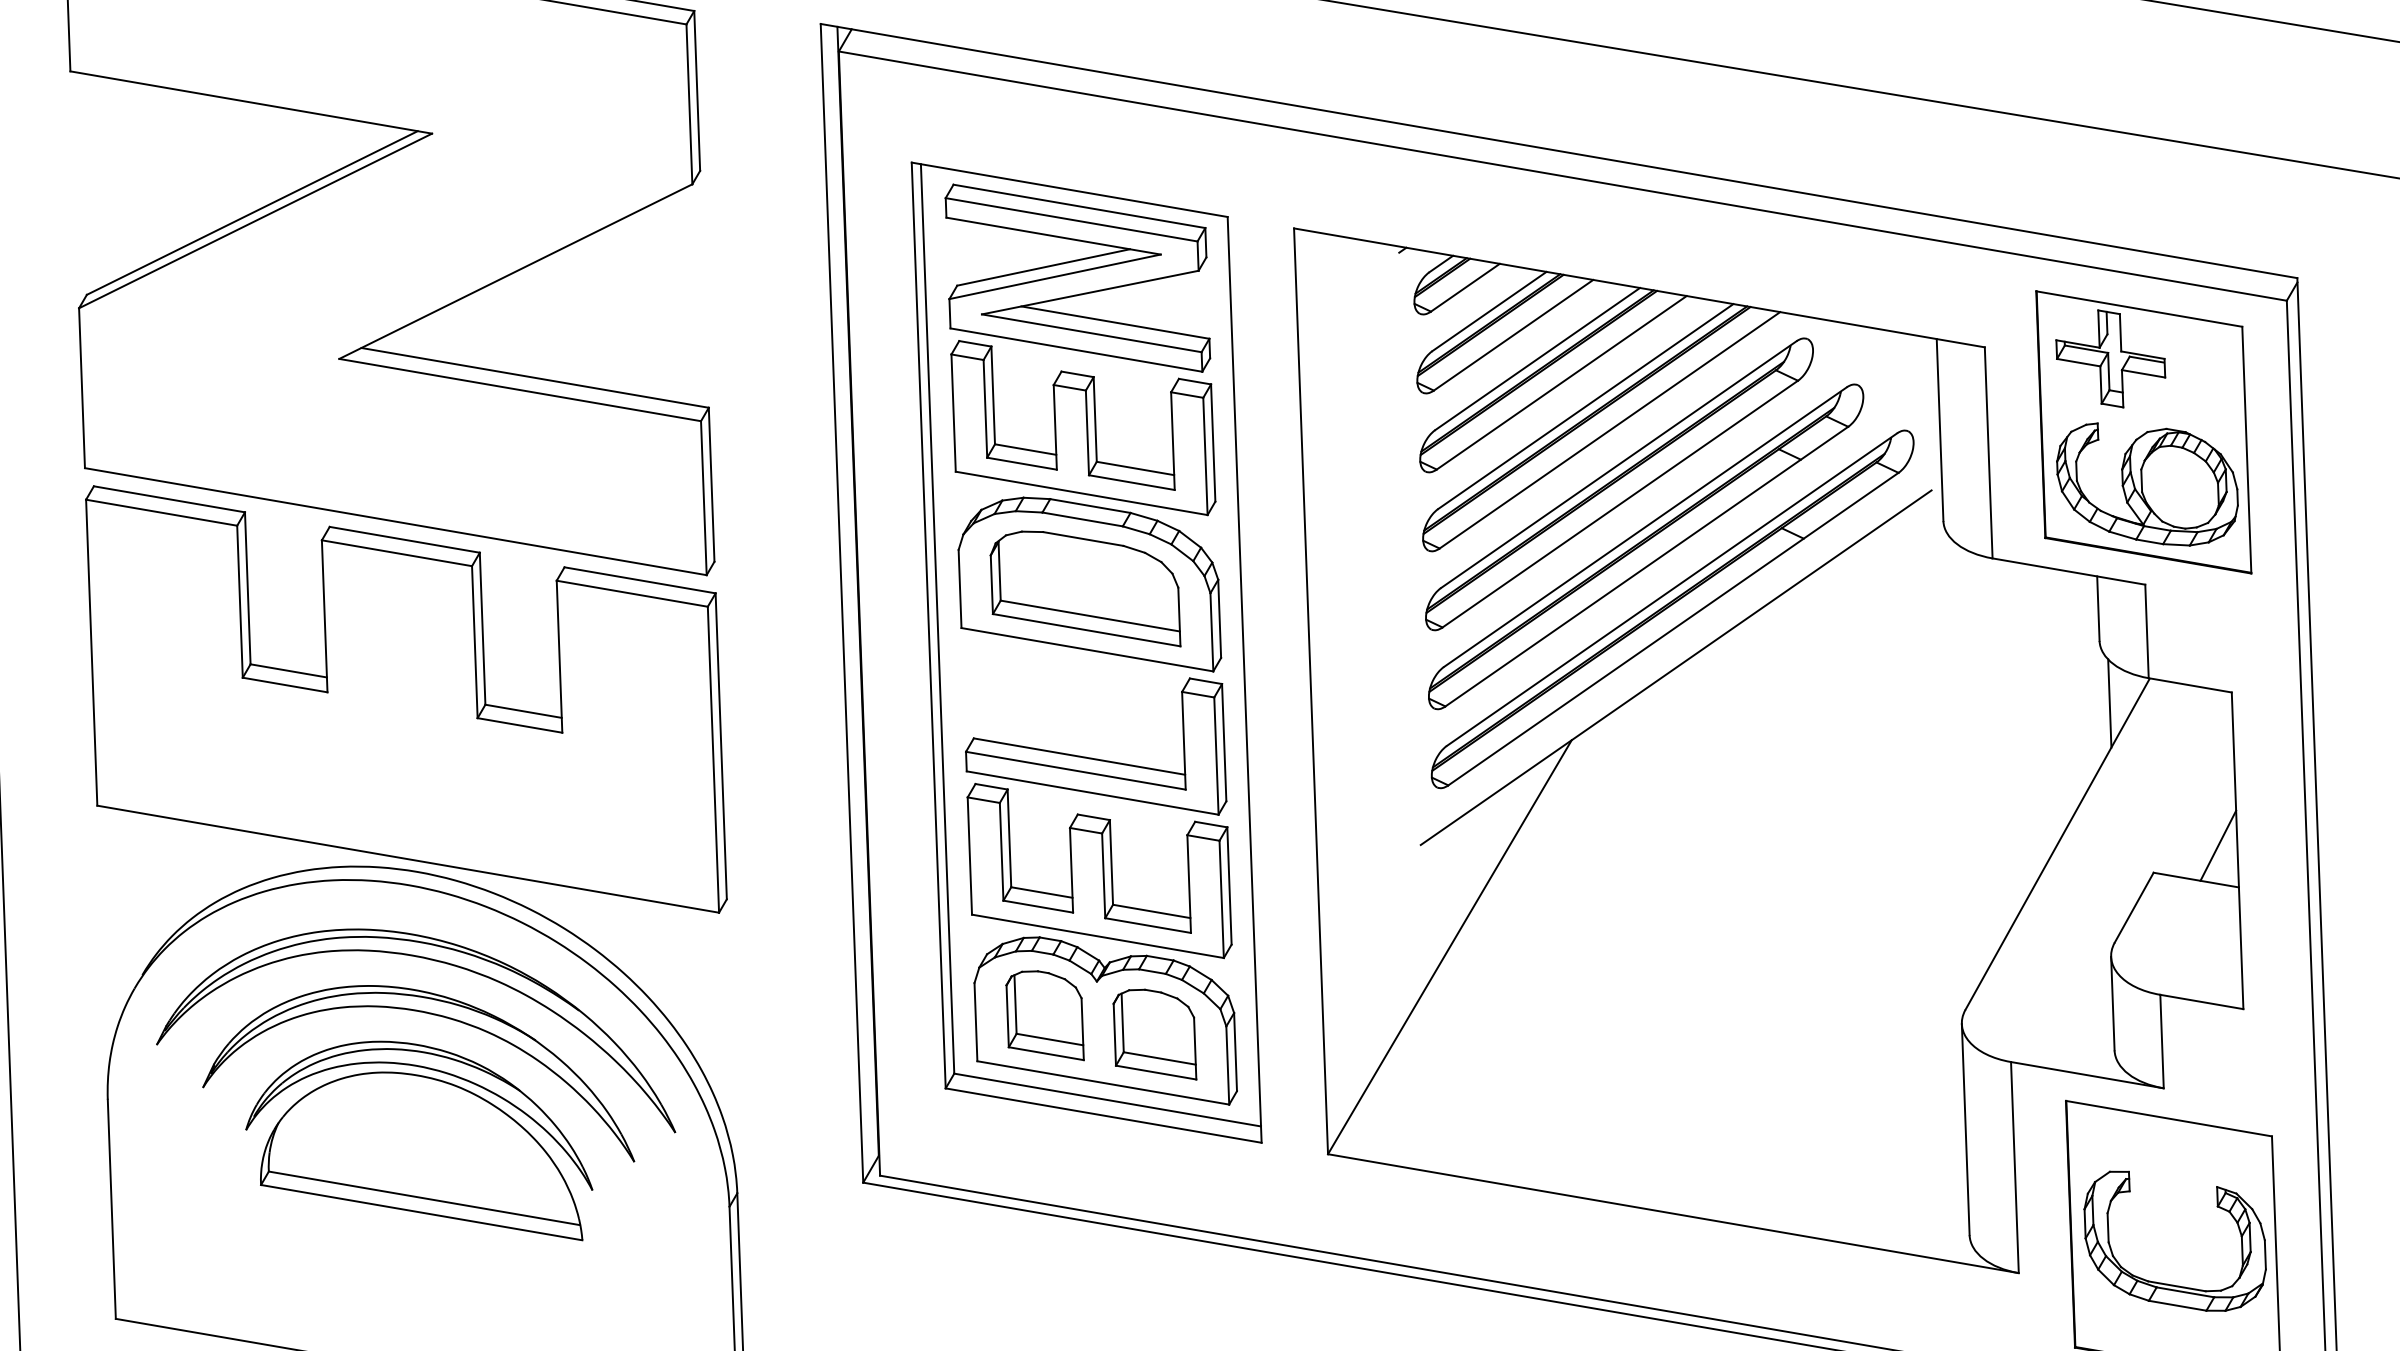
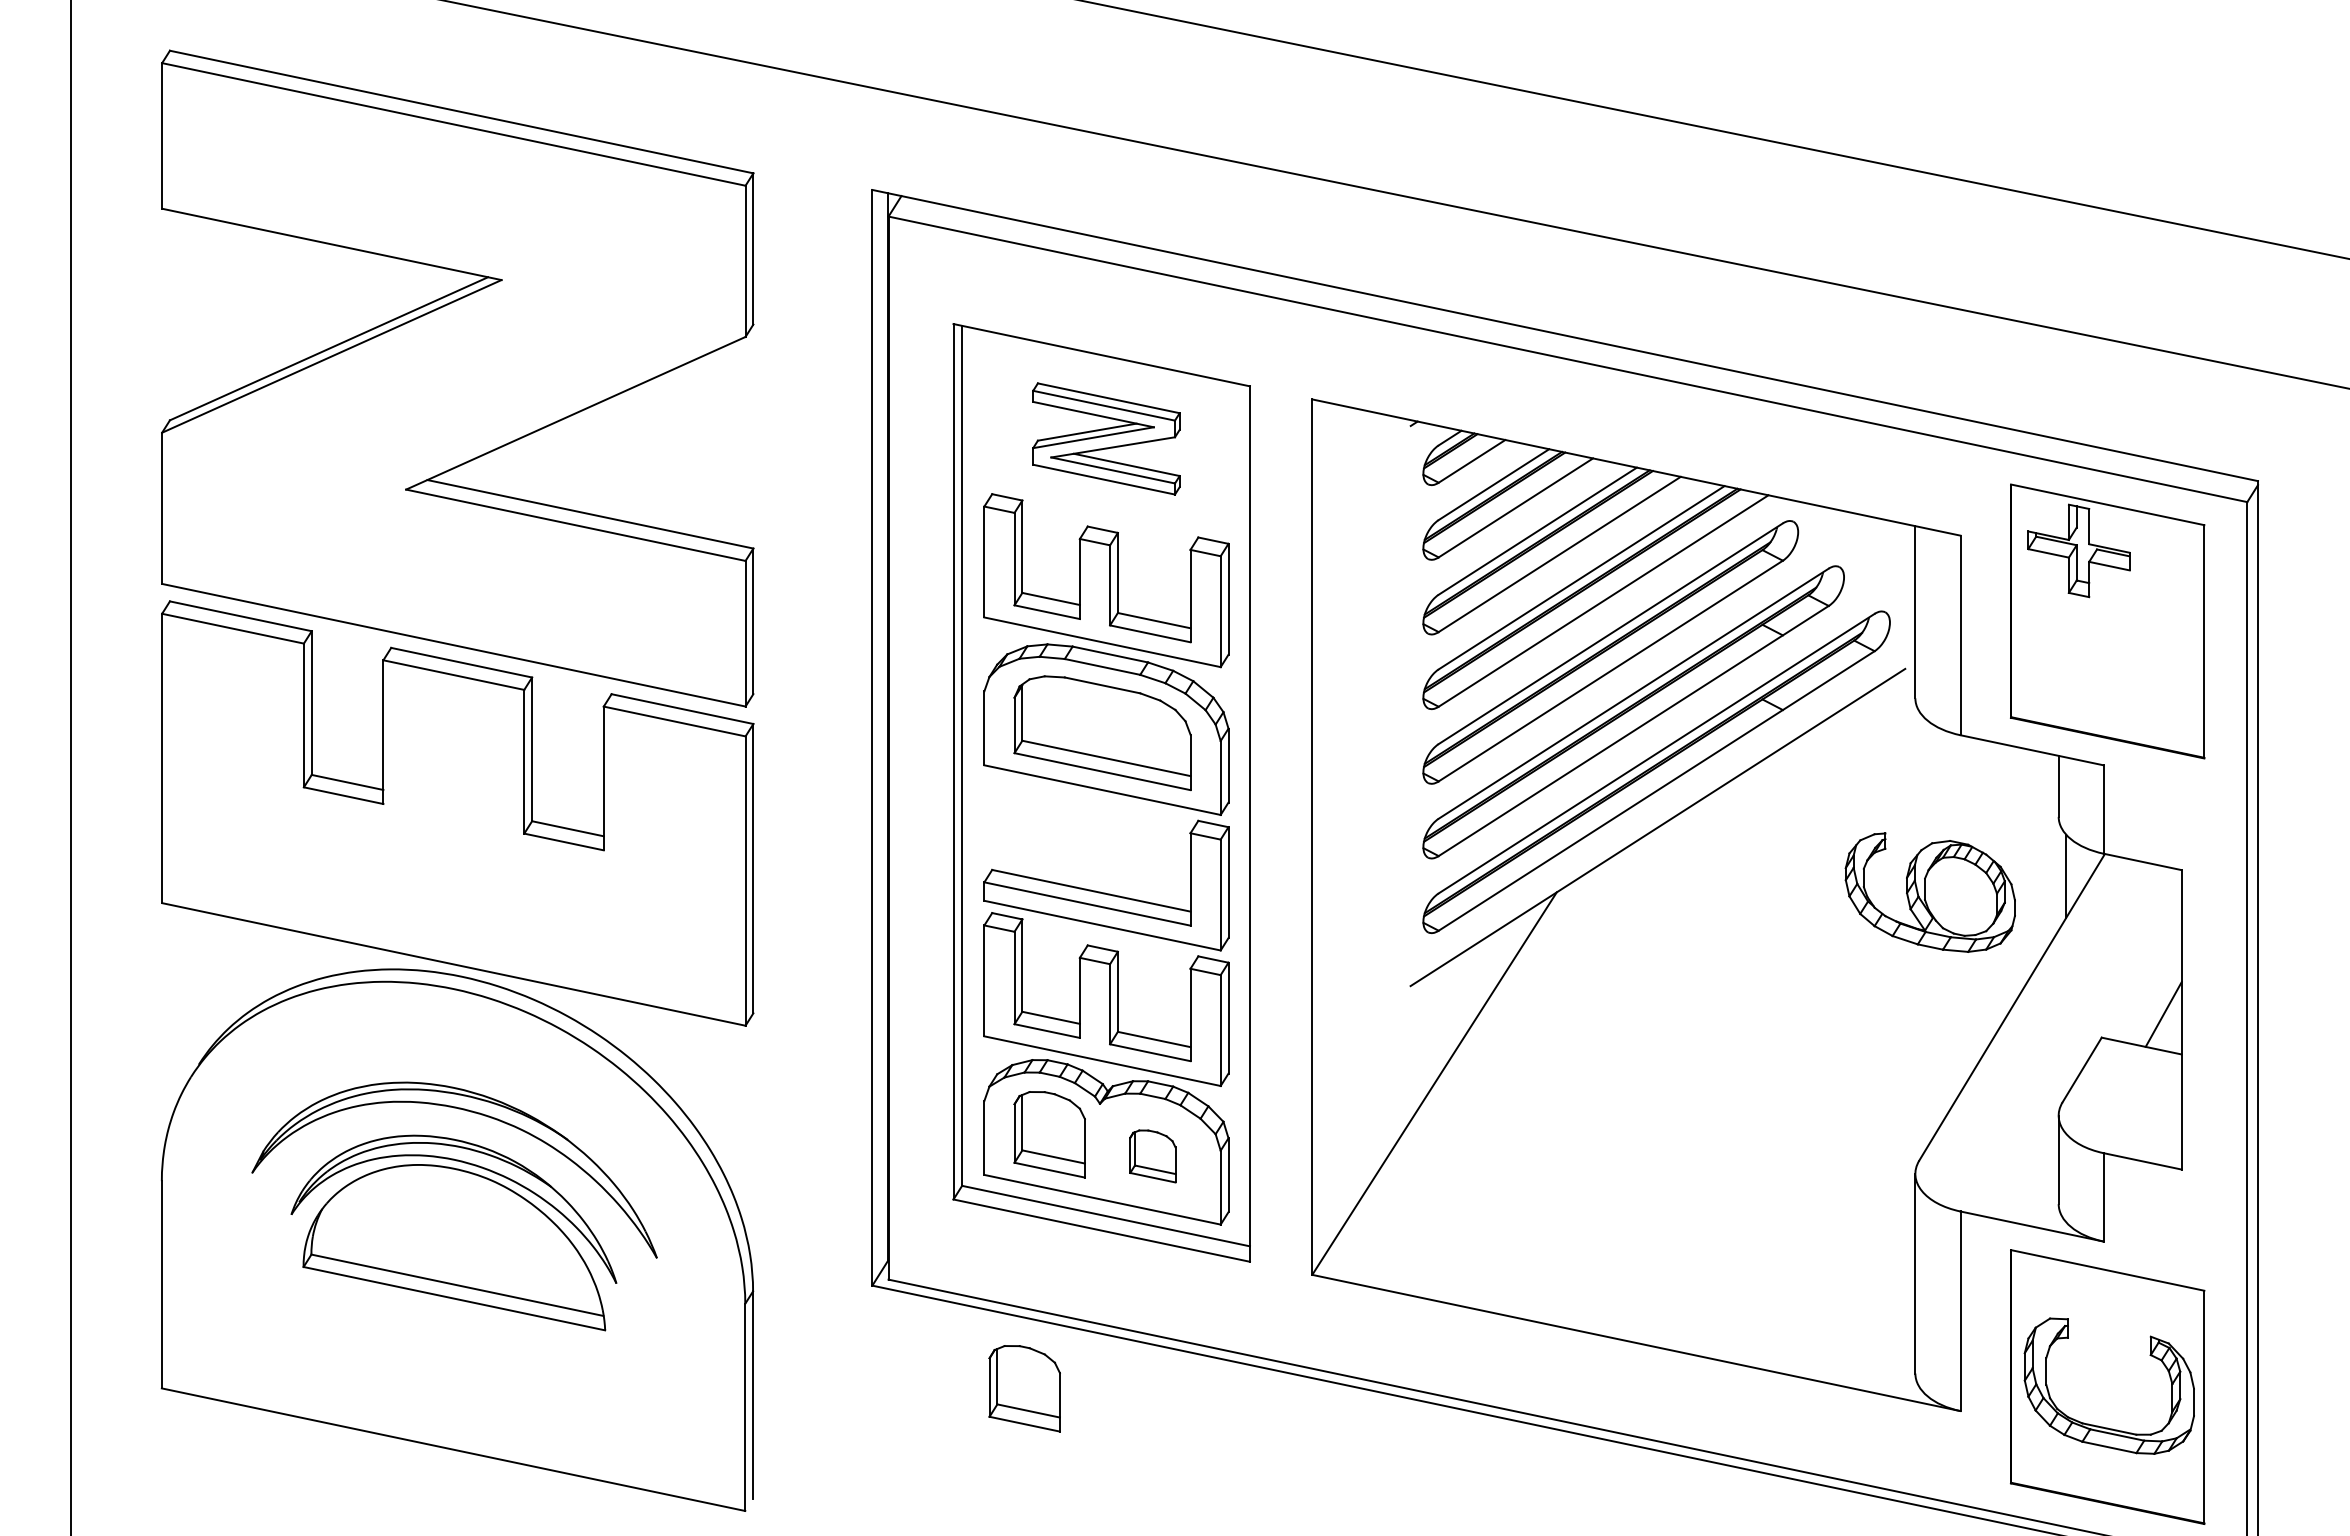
part: (1077, 277) -> (1106, 438), size x0.6
part: (2146, 484) -> (1929, 892), moved
part: (428, 960) -> (469, 1060), removed
part: (1154, 1035) -> (1152, 1156), size x0.6
part: (1028, 1285) -> (1024, 1388), added

